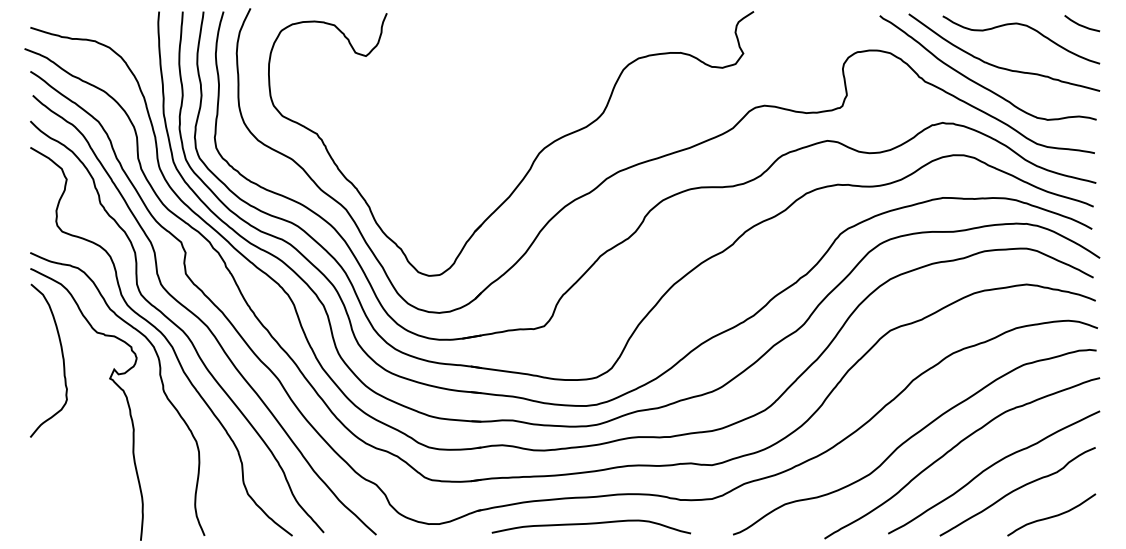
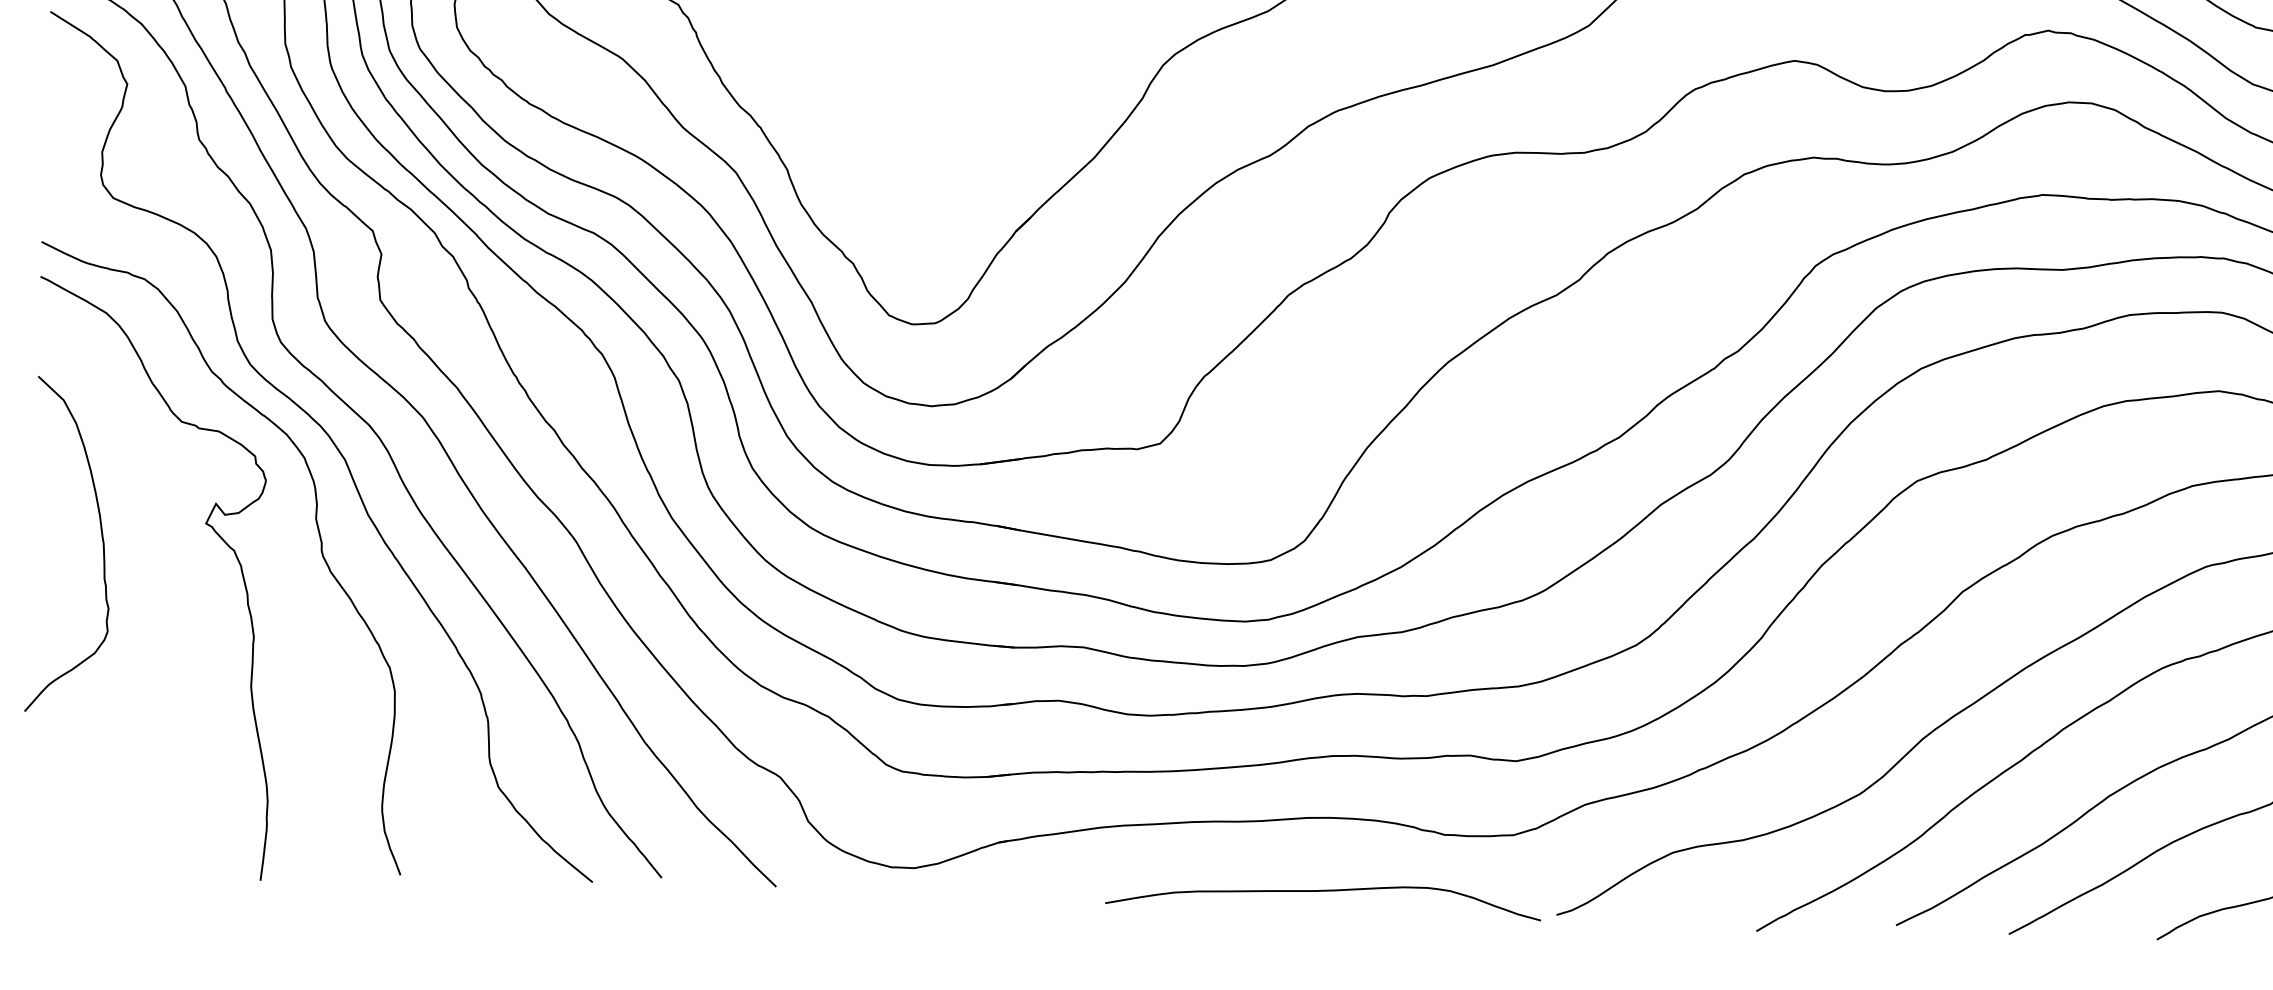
curve: (62, 360) -> (101, 545), moved
curve: (590, 524) -> (1321, 892), moved

